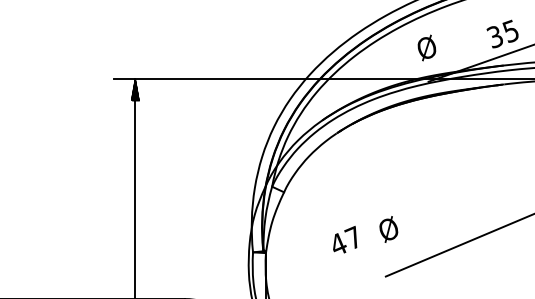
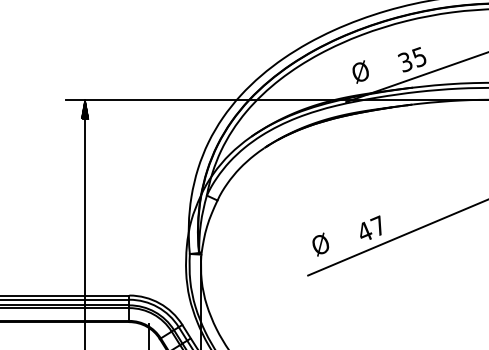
text: (426, 47) -> (360, 71), moved
text: (388, 229) -> (320, 244), moved
text: (344, 239) -> (370, 227), moved

